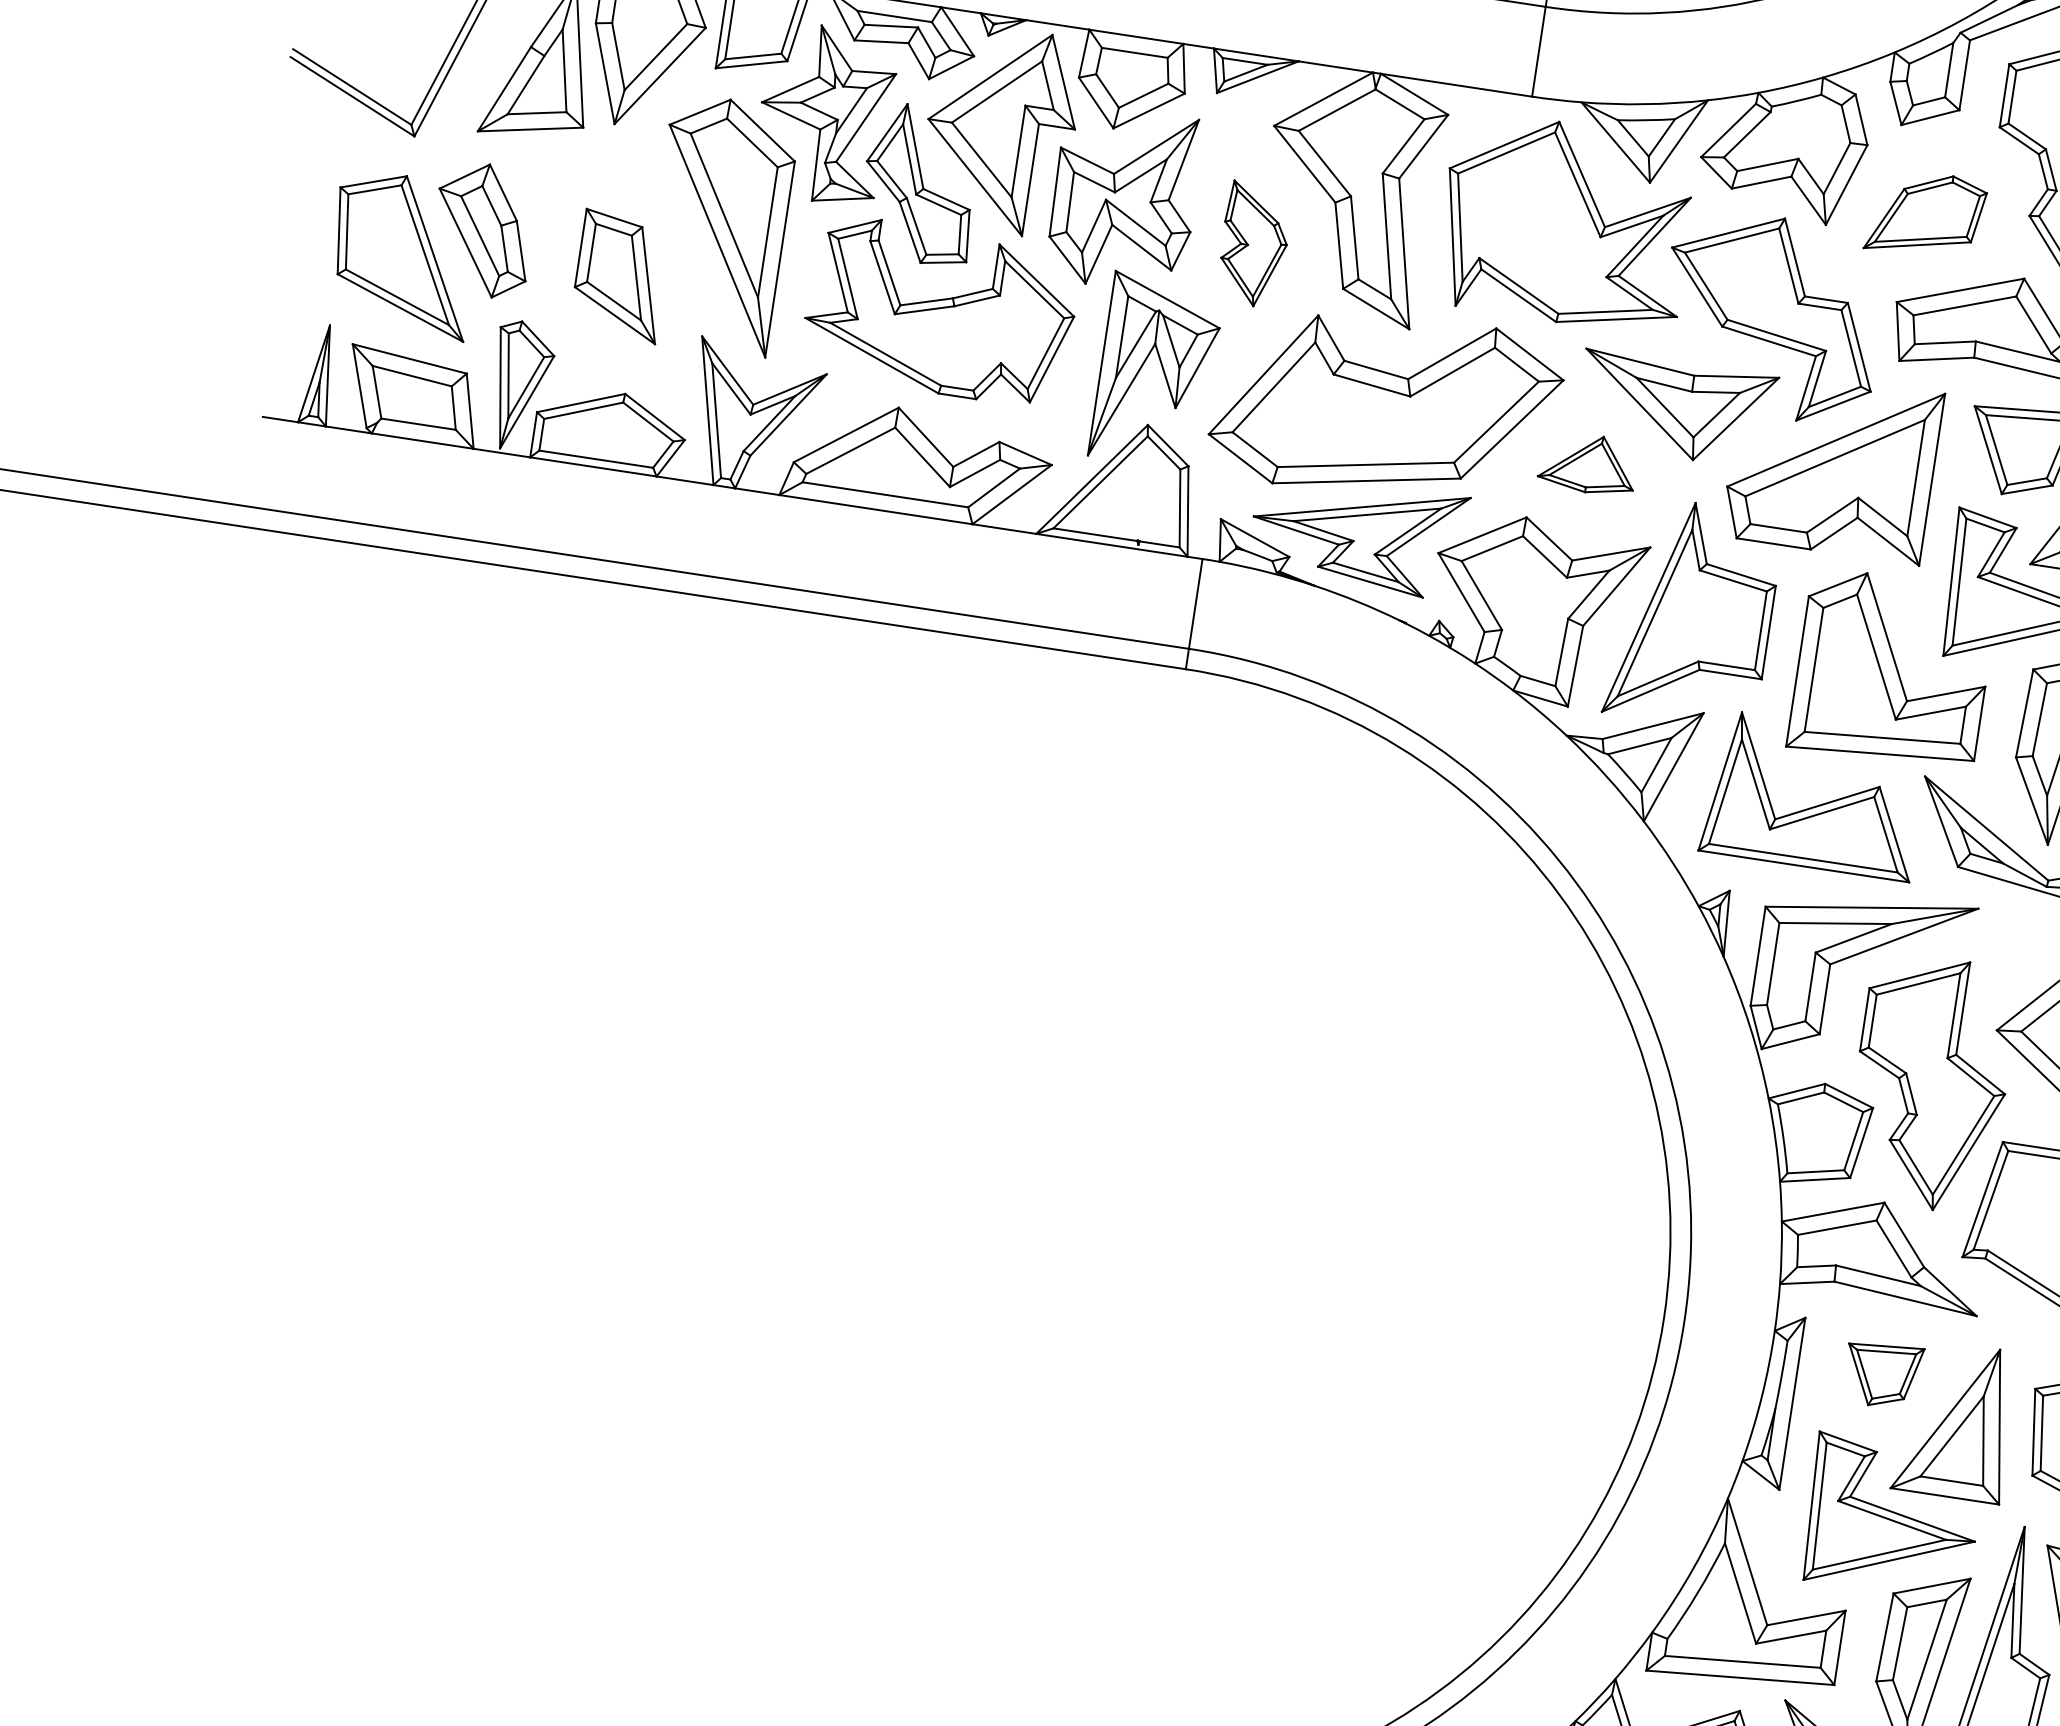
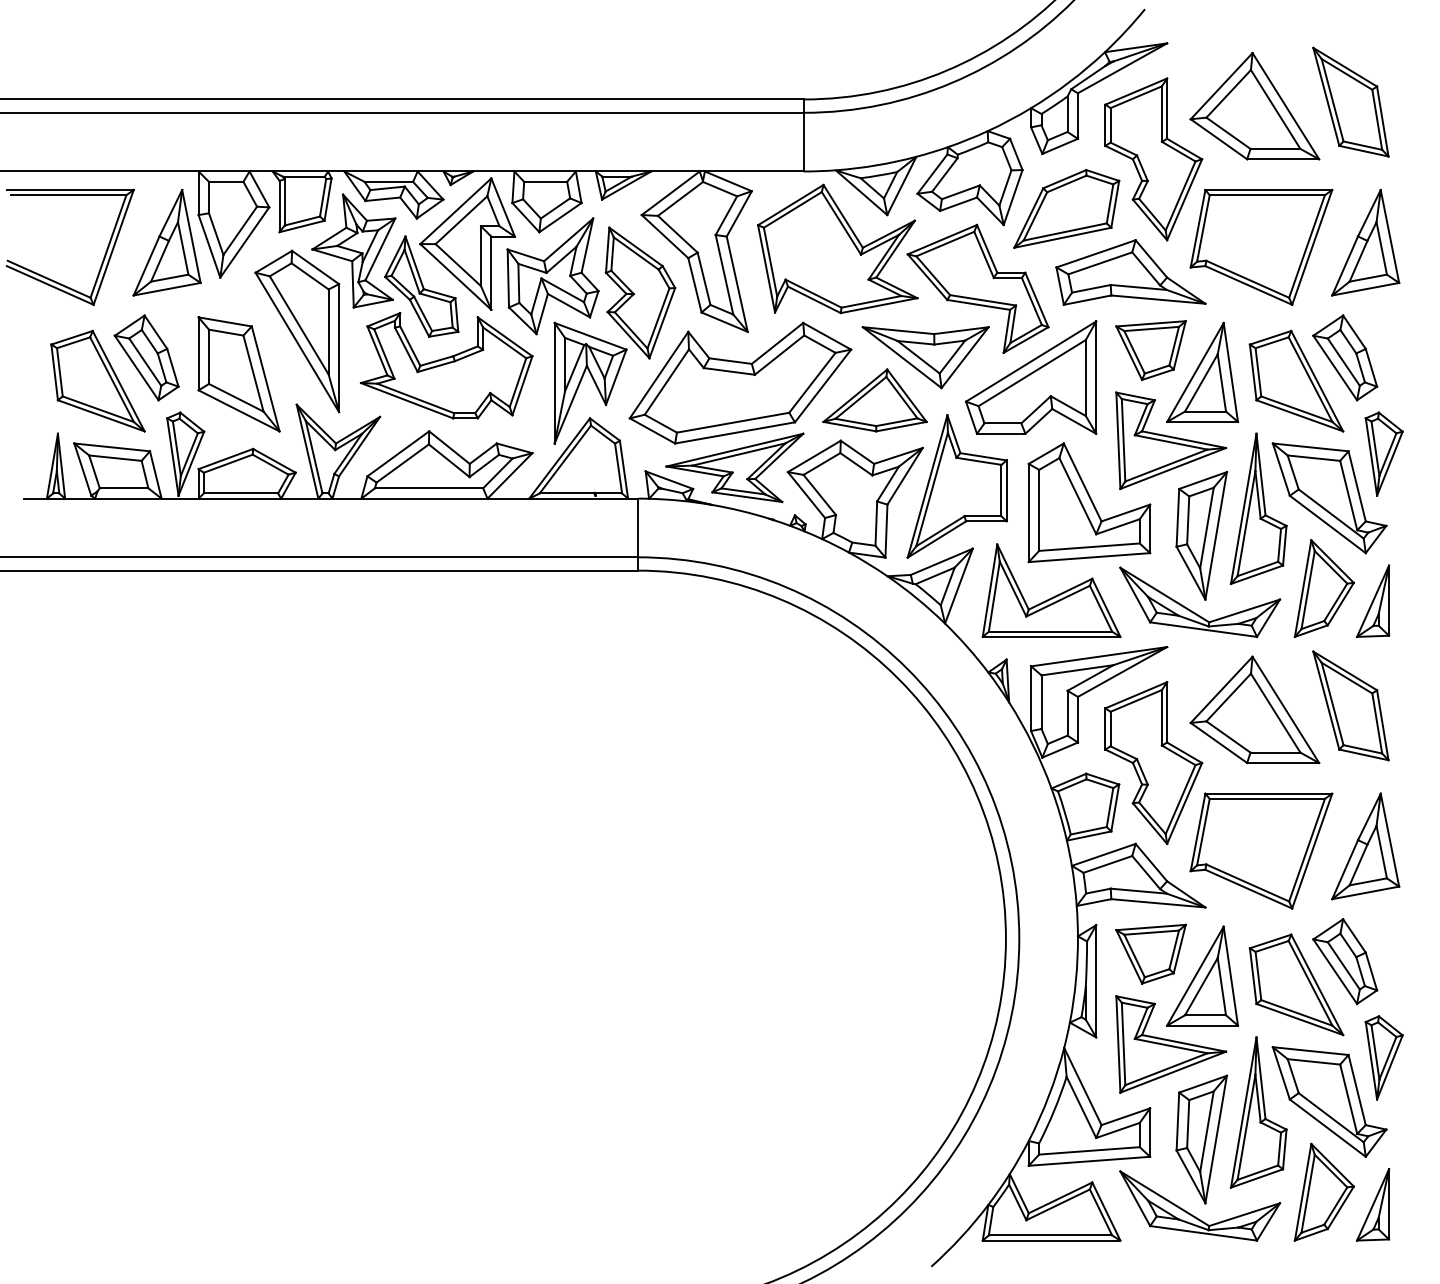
part: (1925, 214) -> (1066, 208), size x1.43
part: (1254, 244) -> (640, 292), size x1.67
part: (620, 276) -> (238, 374), size x1.43
part: (1587, 463) -> (874, 400), size x1.67
part: (1881, 1373) -> (1150, 953), size x1.43

